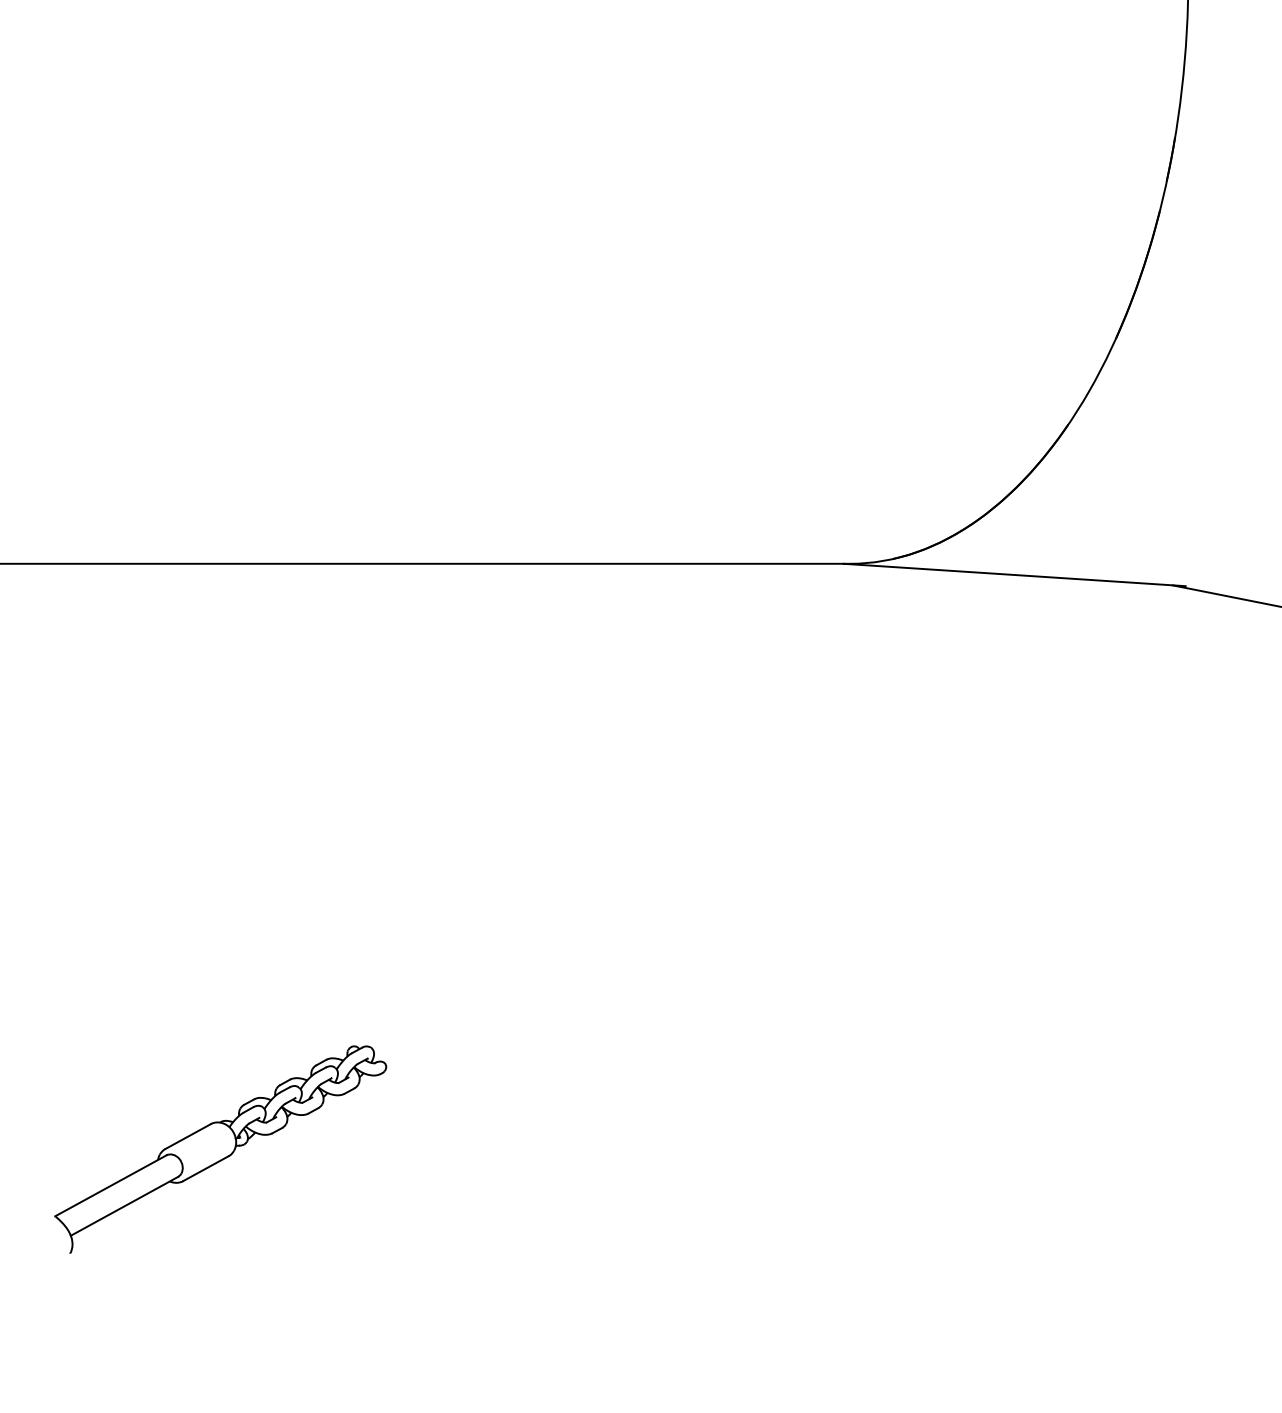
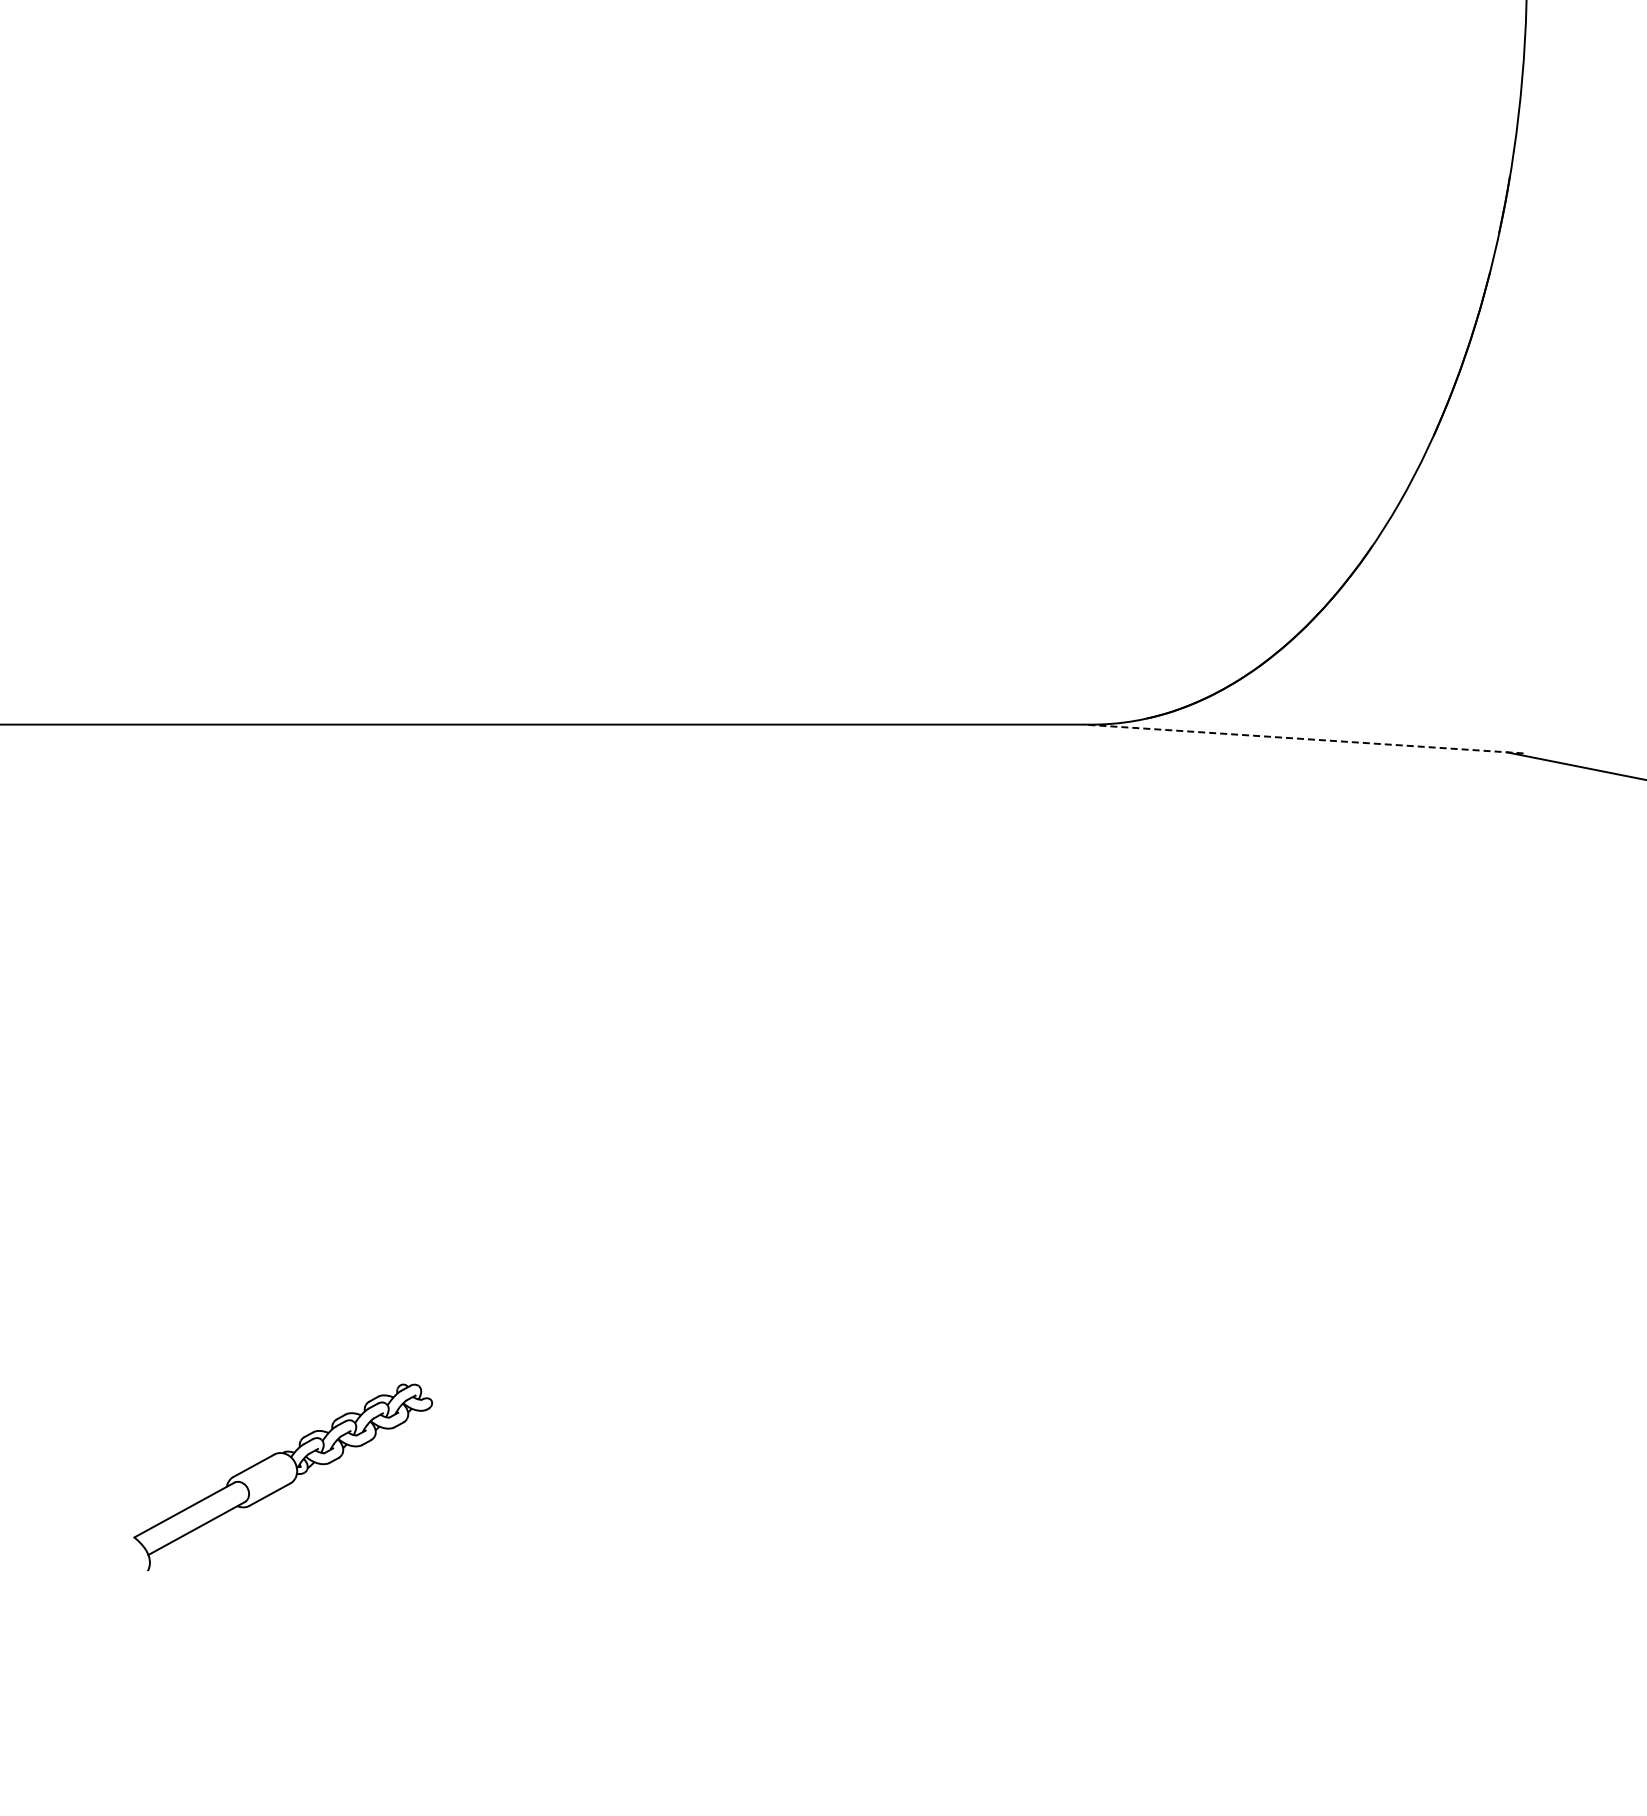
line: (1014, 574) -> (1303, 738), solid -> dashed
part: (220, 1149) -> (282, 1477), size x0.7

